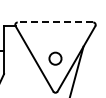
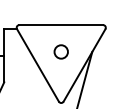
line: (55, 22) -> (61, 25), dashed -> solid
circle: (55, 58) -> (61, 51), moved

